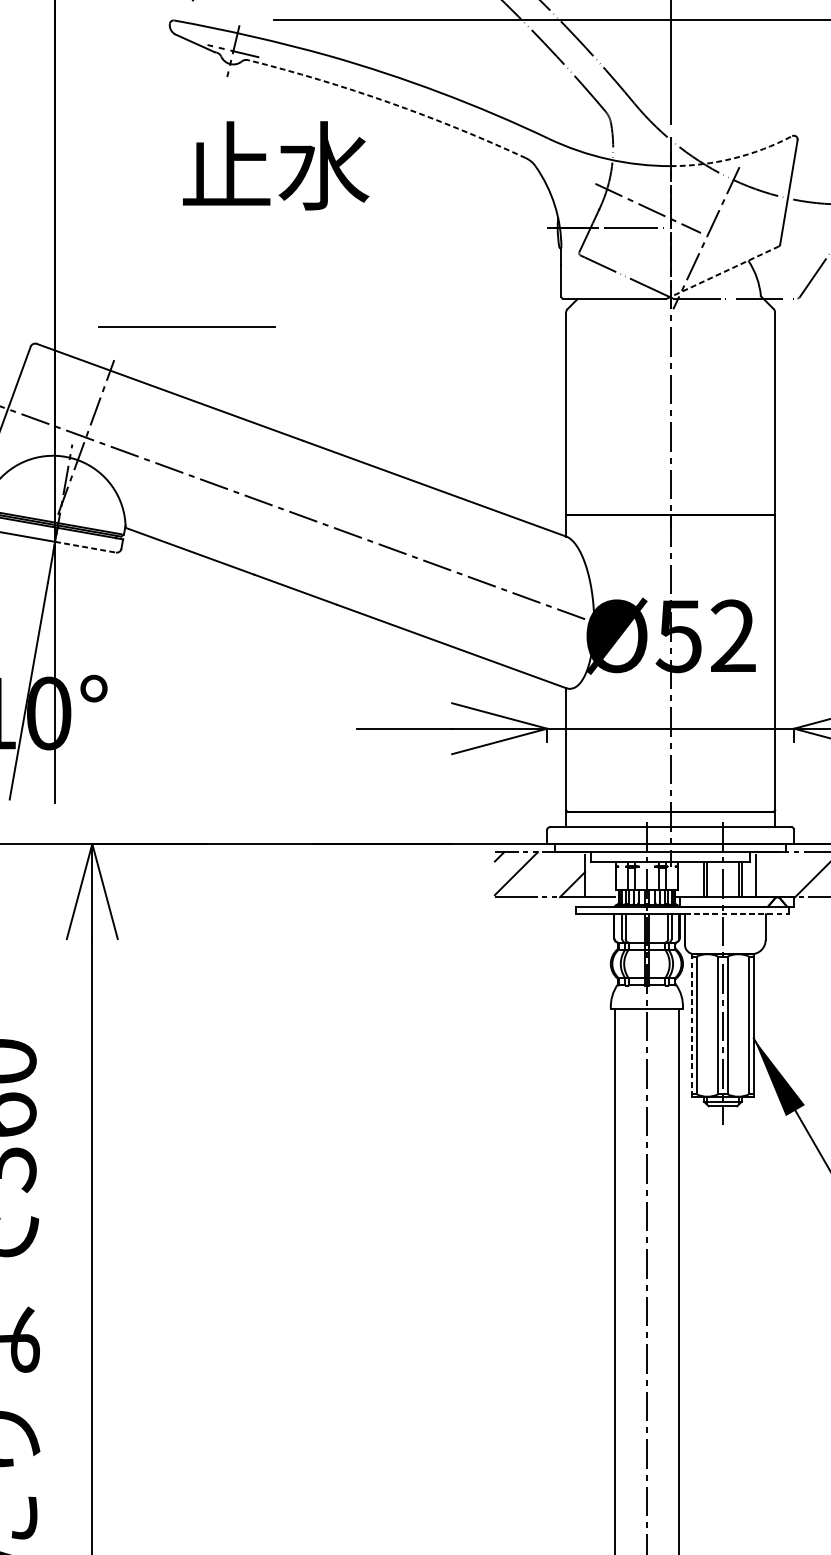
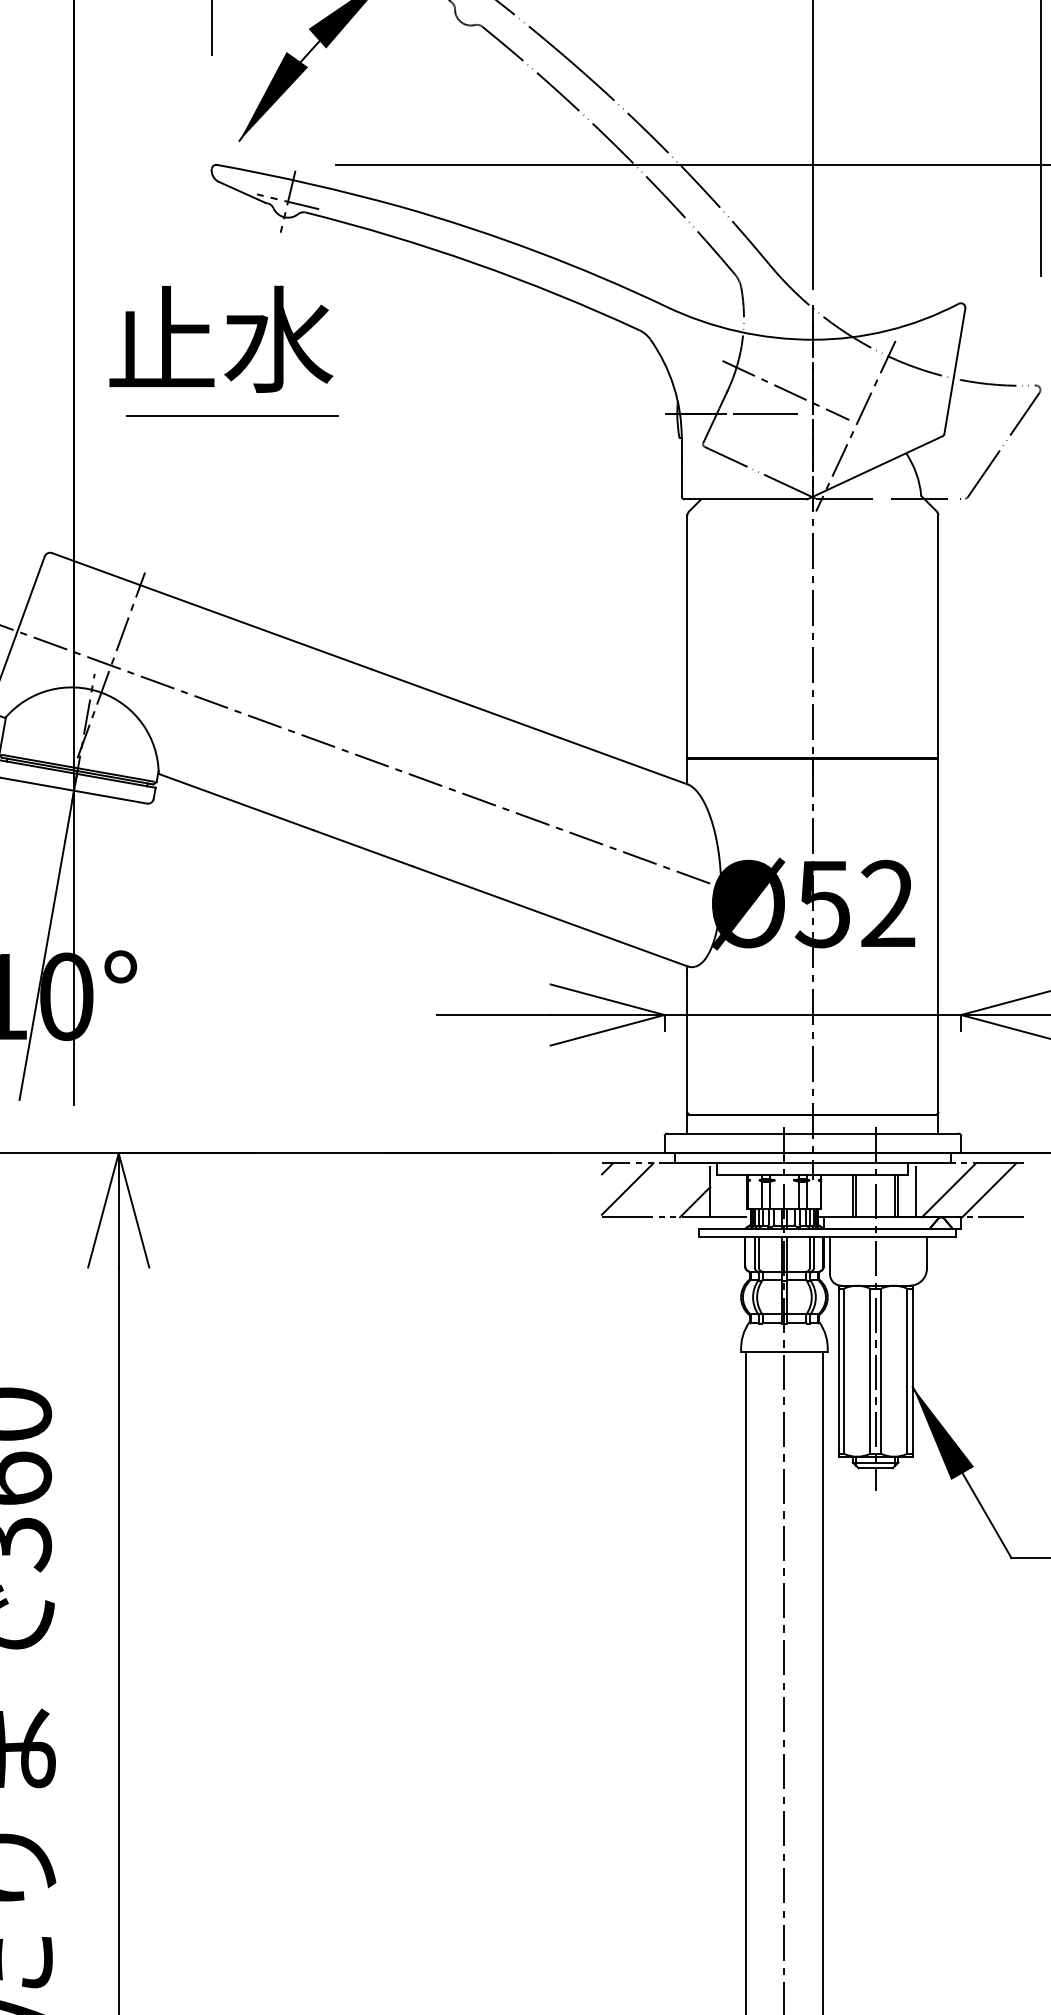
arc: (389, 102) -> (475, 263), dashed -> solid
arc: (733, 158) -> (888, 330), dashed -> solid
text: (276, 165) -> (221, 338), moved
line: (721, 272) -> (874, 467), dashed -> solid
line: (187, 325) -> (232, 415), moved
line: (86, 547) -> (111, 797), dashed -> solid
line: (784, 874) -> (949, 1190), added
line: (736, 914) -> (892, 1237), dashed -> solid
line: (691, 1025) -> (838, 1371), dashed -> solid

